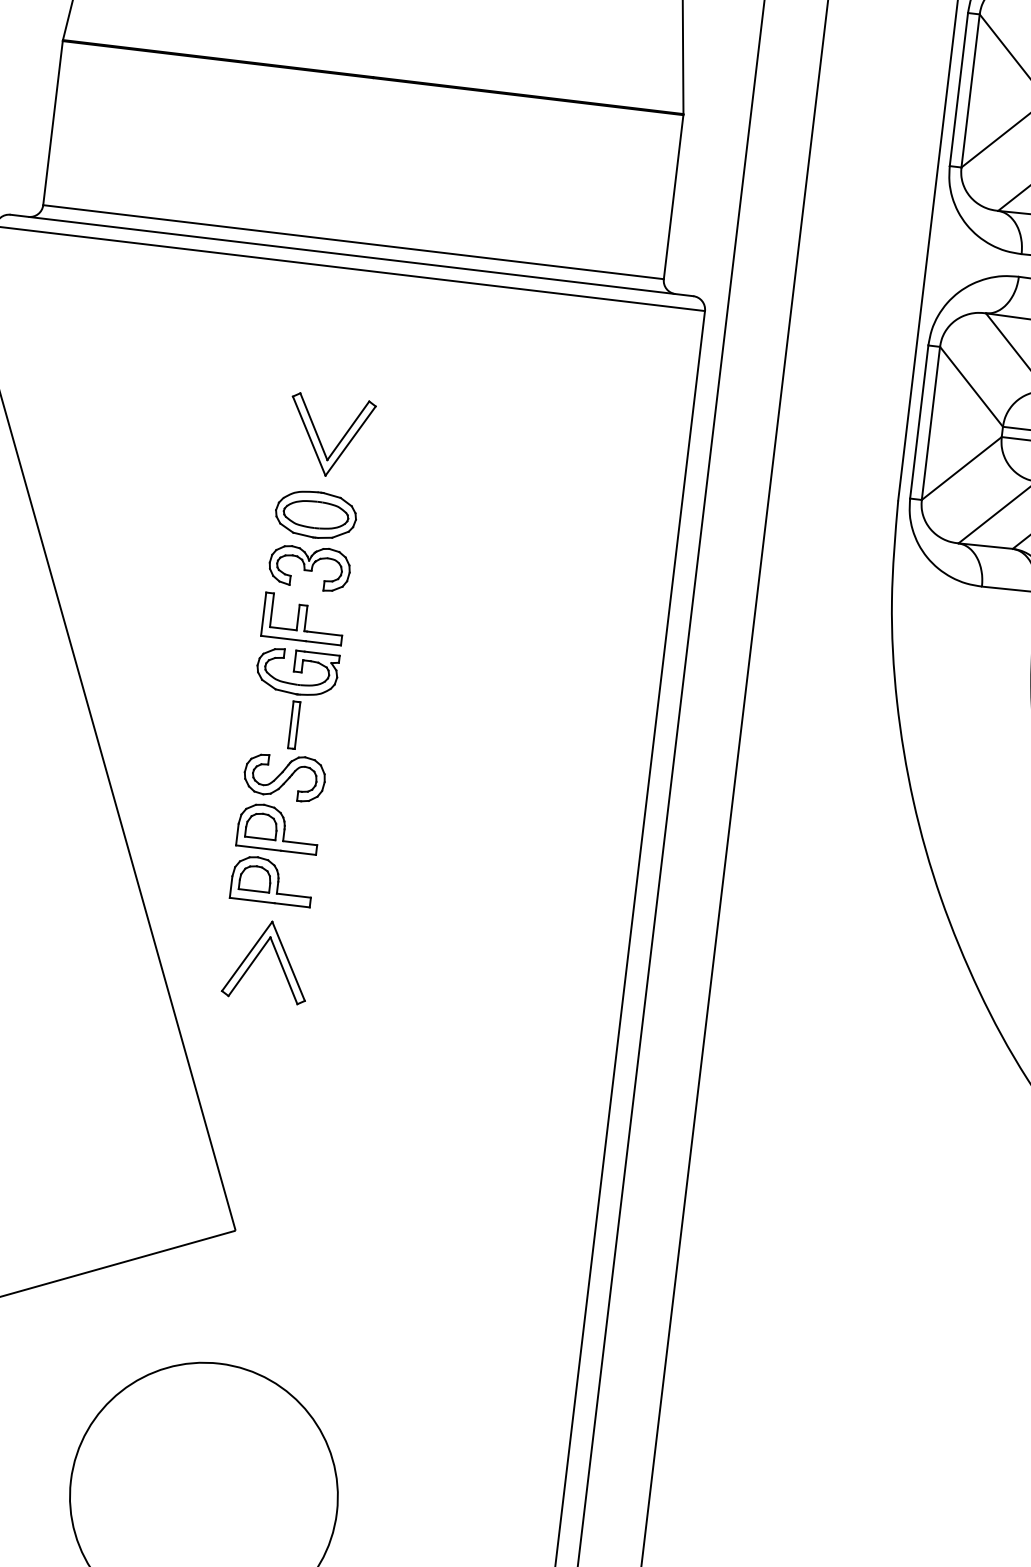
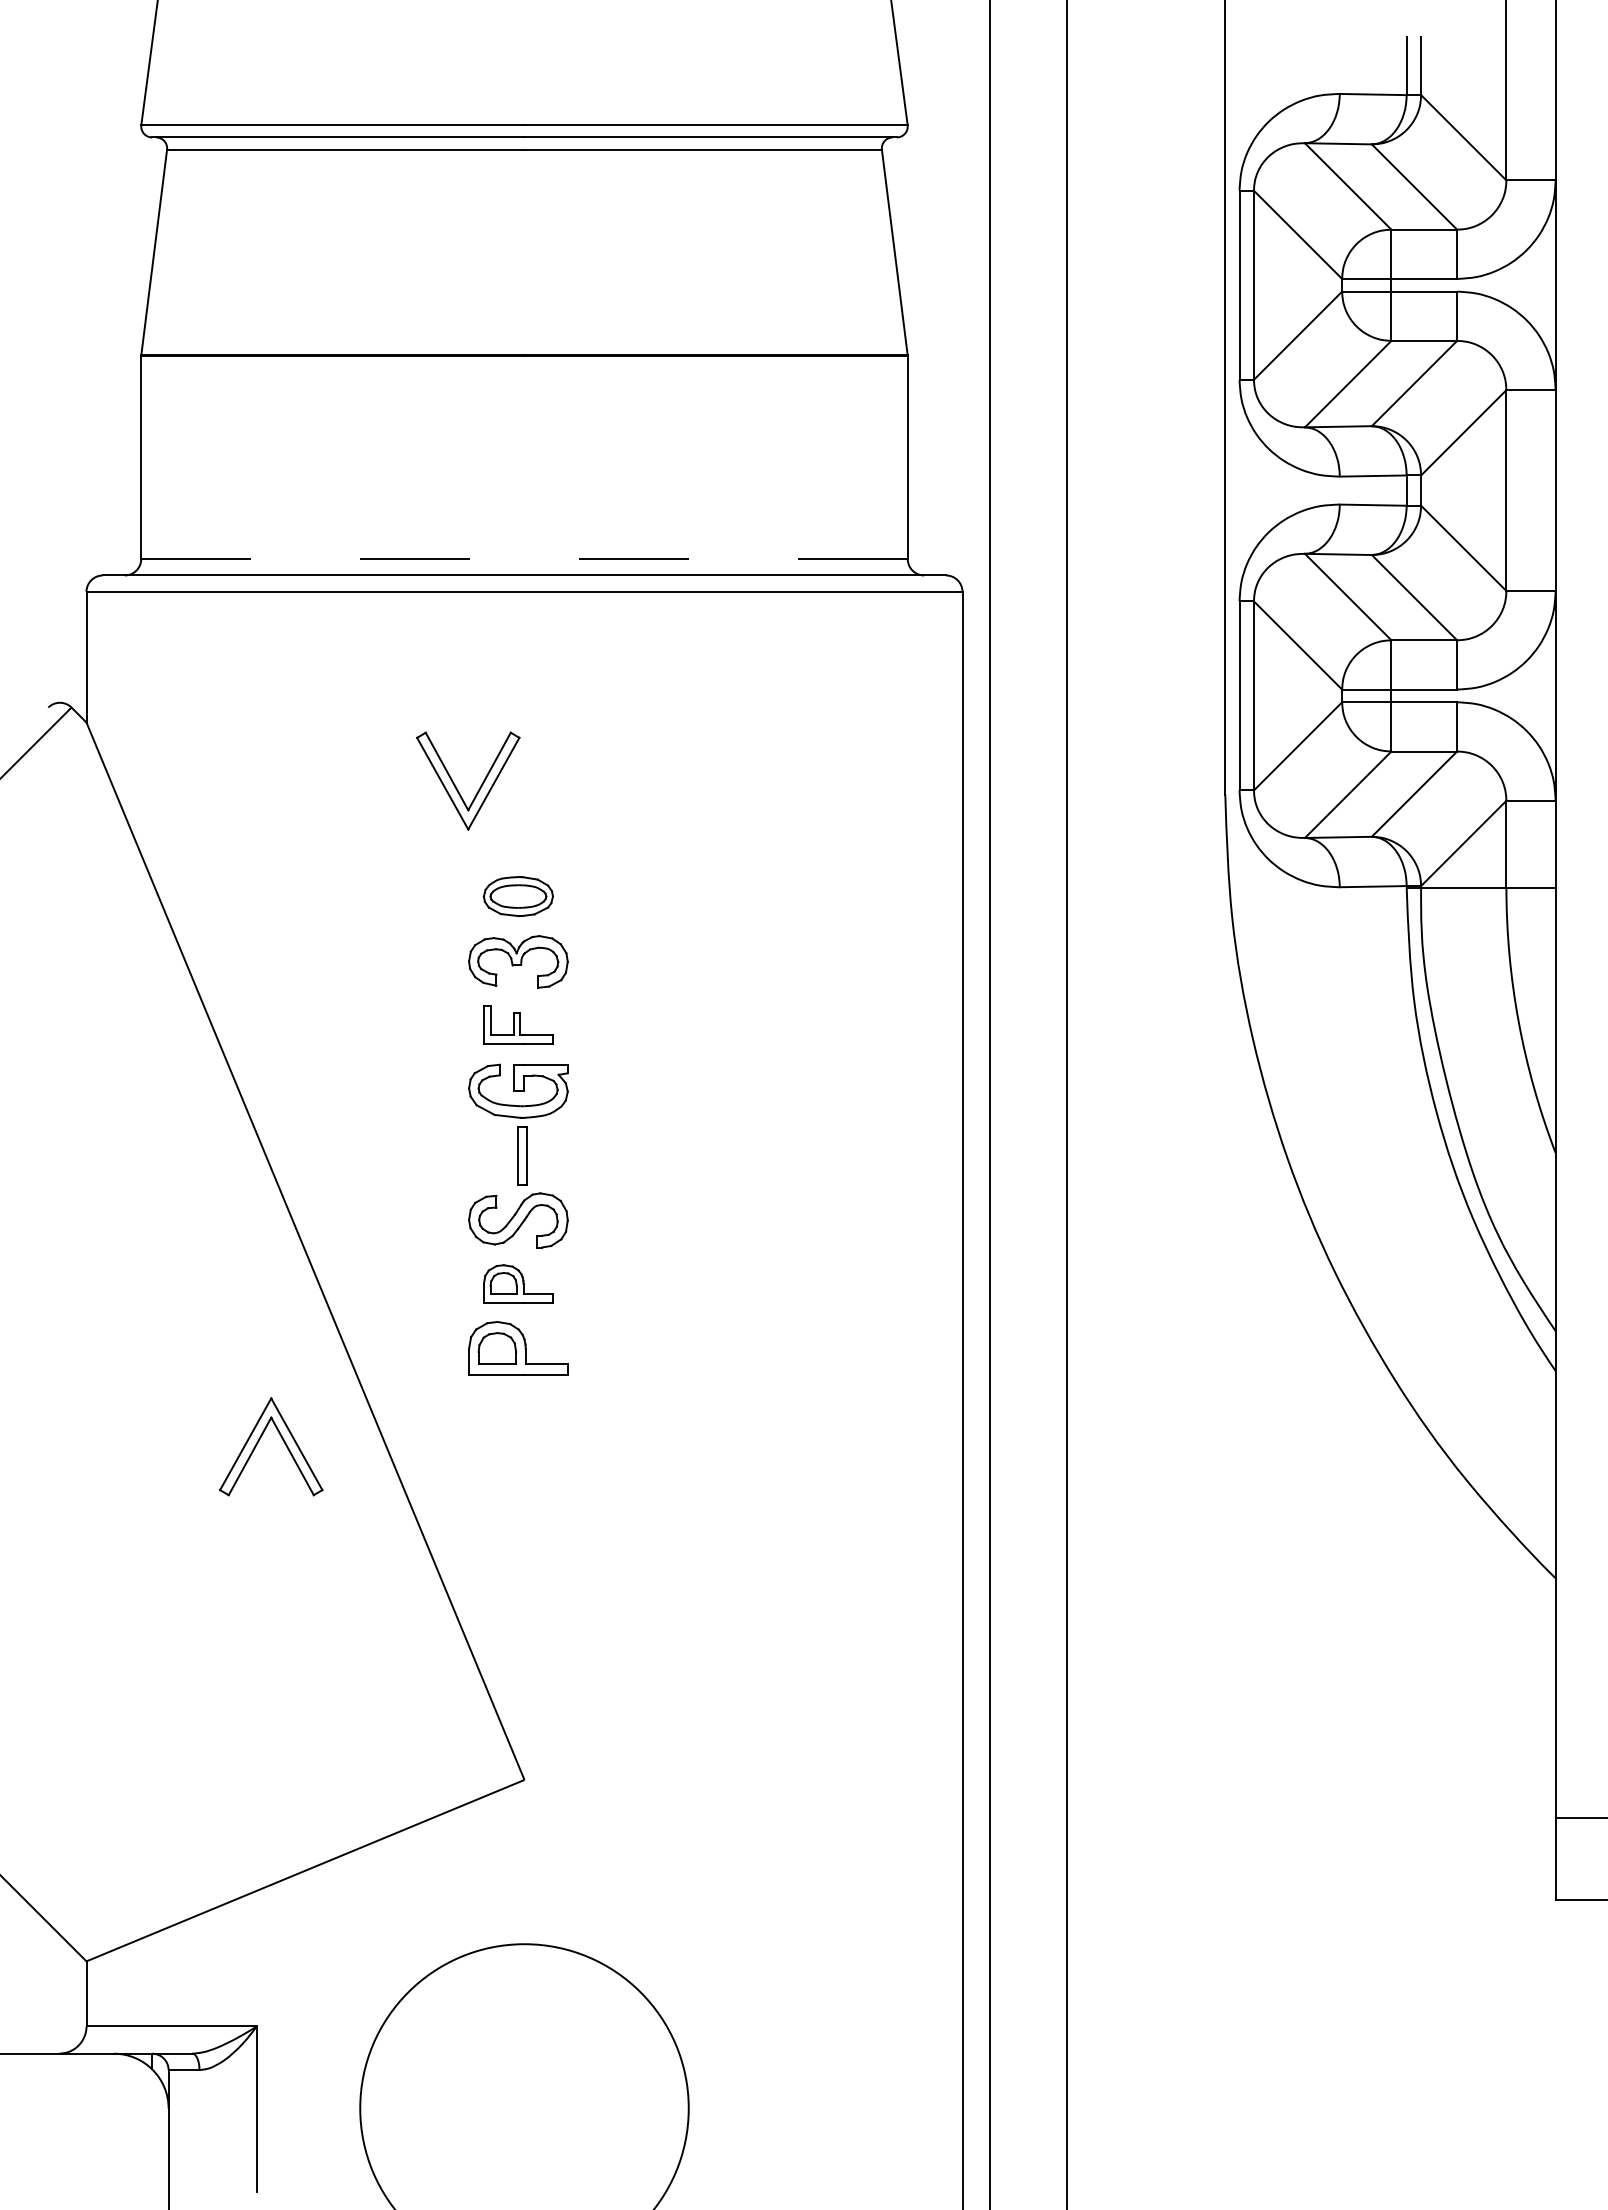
line: (354, 242) -> (525, 559), solid -> dashed
part: (339, 441) -> (480, 785), moved
part: (316, 514) -> (518, 896), size x0.7
part: (303, 618) -> (518, 1024), size x0.7
part: (278, 828) -> (518, 1283), size x0.7
part: (277, 956) -> (282, 1440), moved

